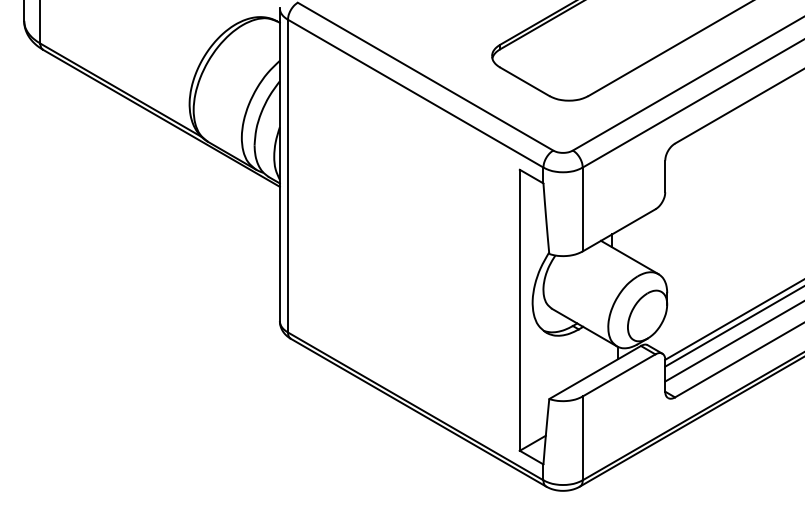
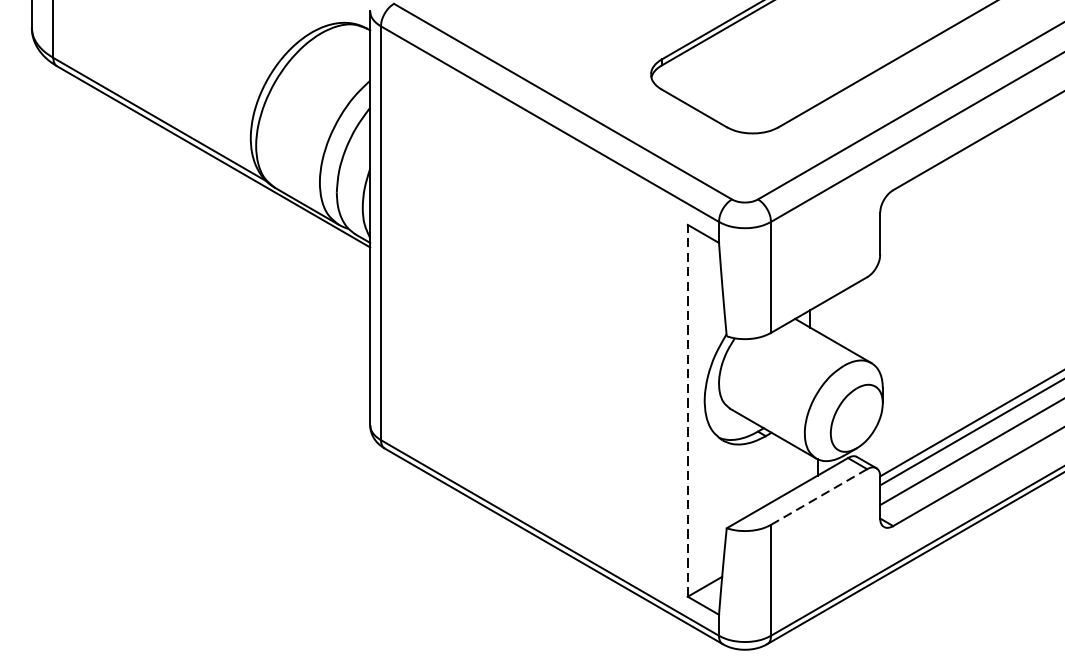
line: (519, 309) -> (687, 409), solid -> dashed
line: (619, 375) -> (819, 497), solid -> dashed

